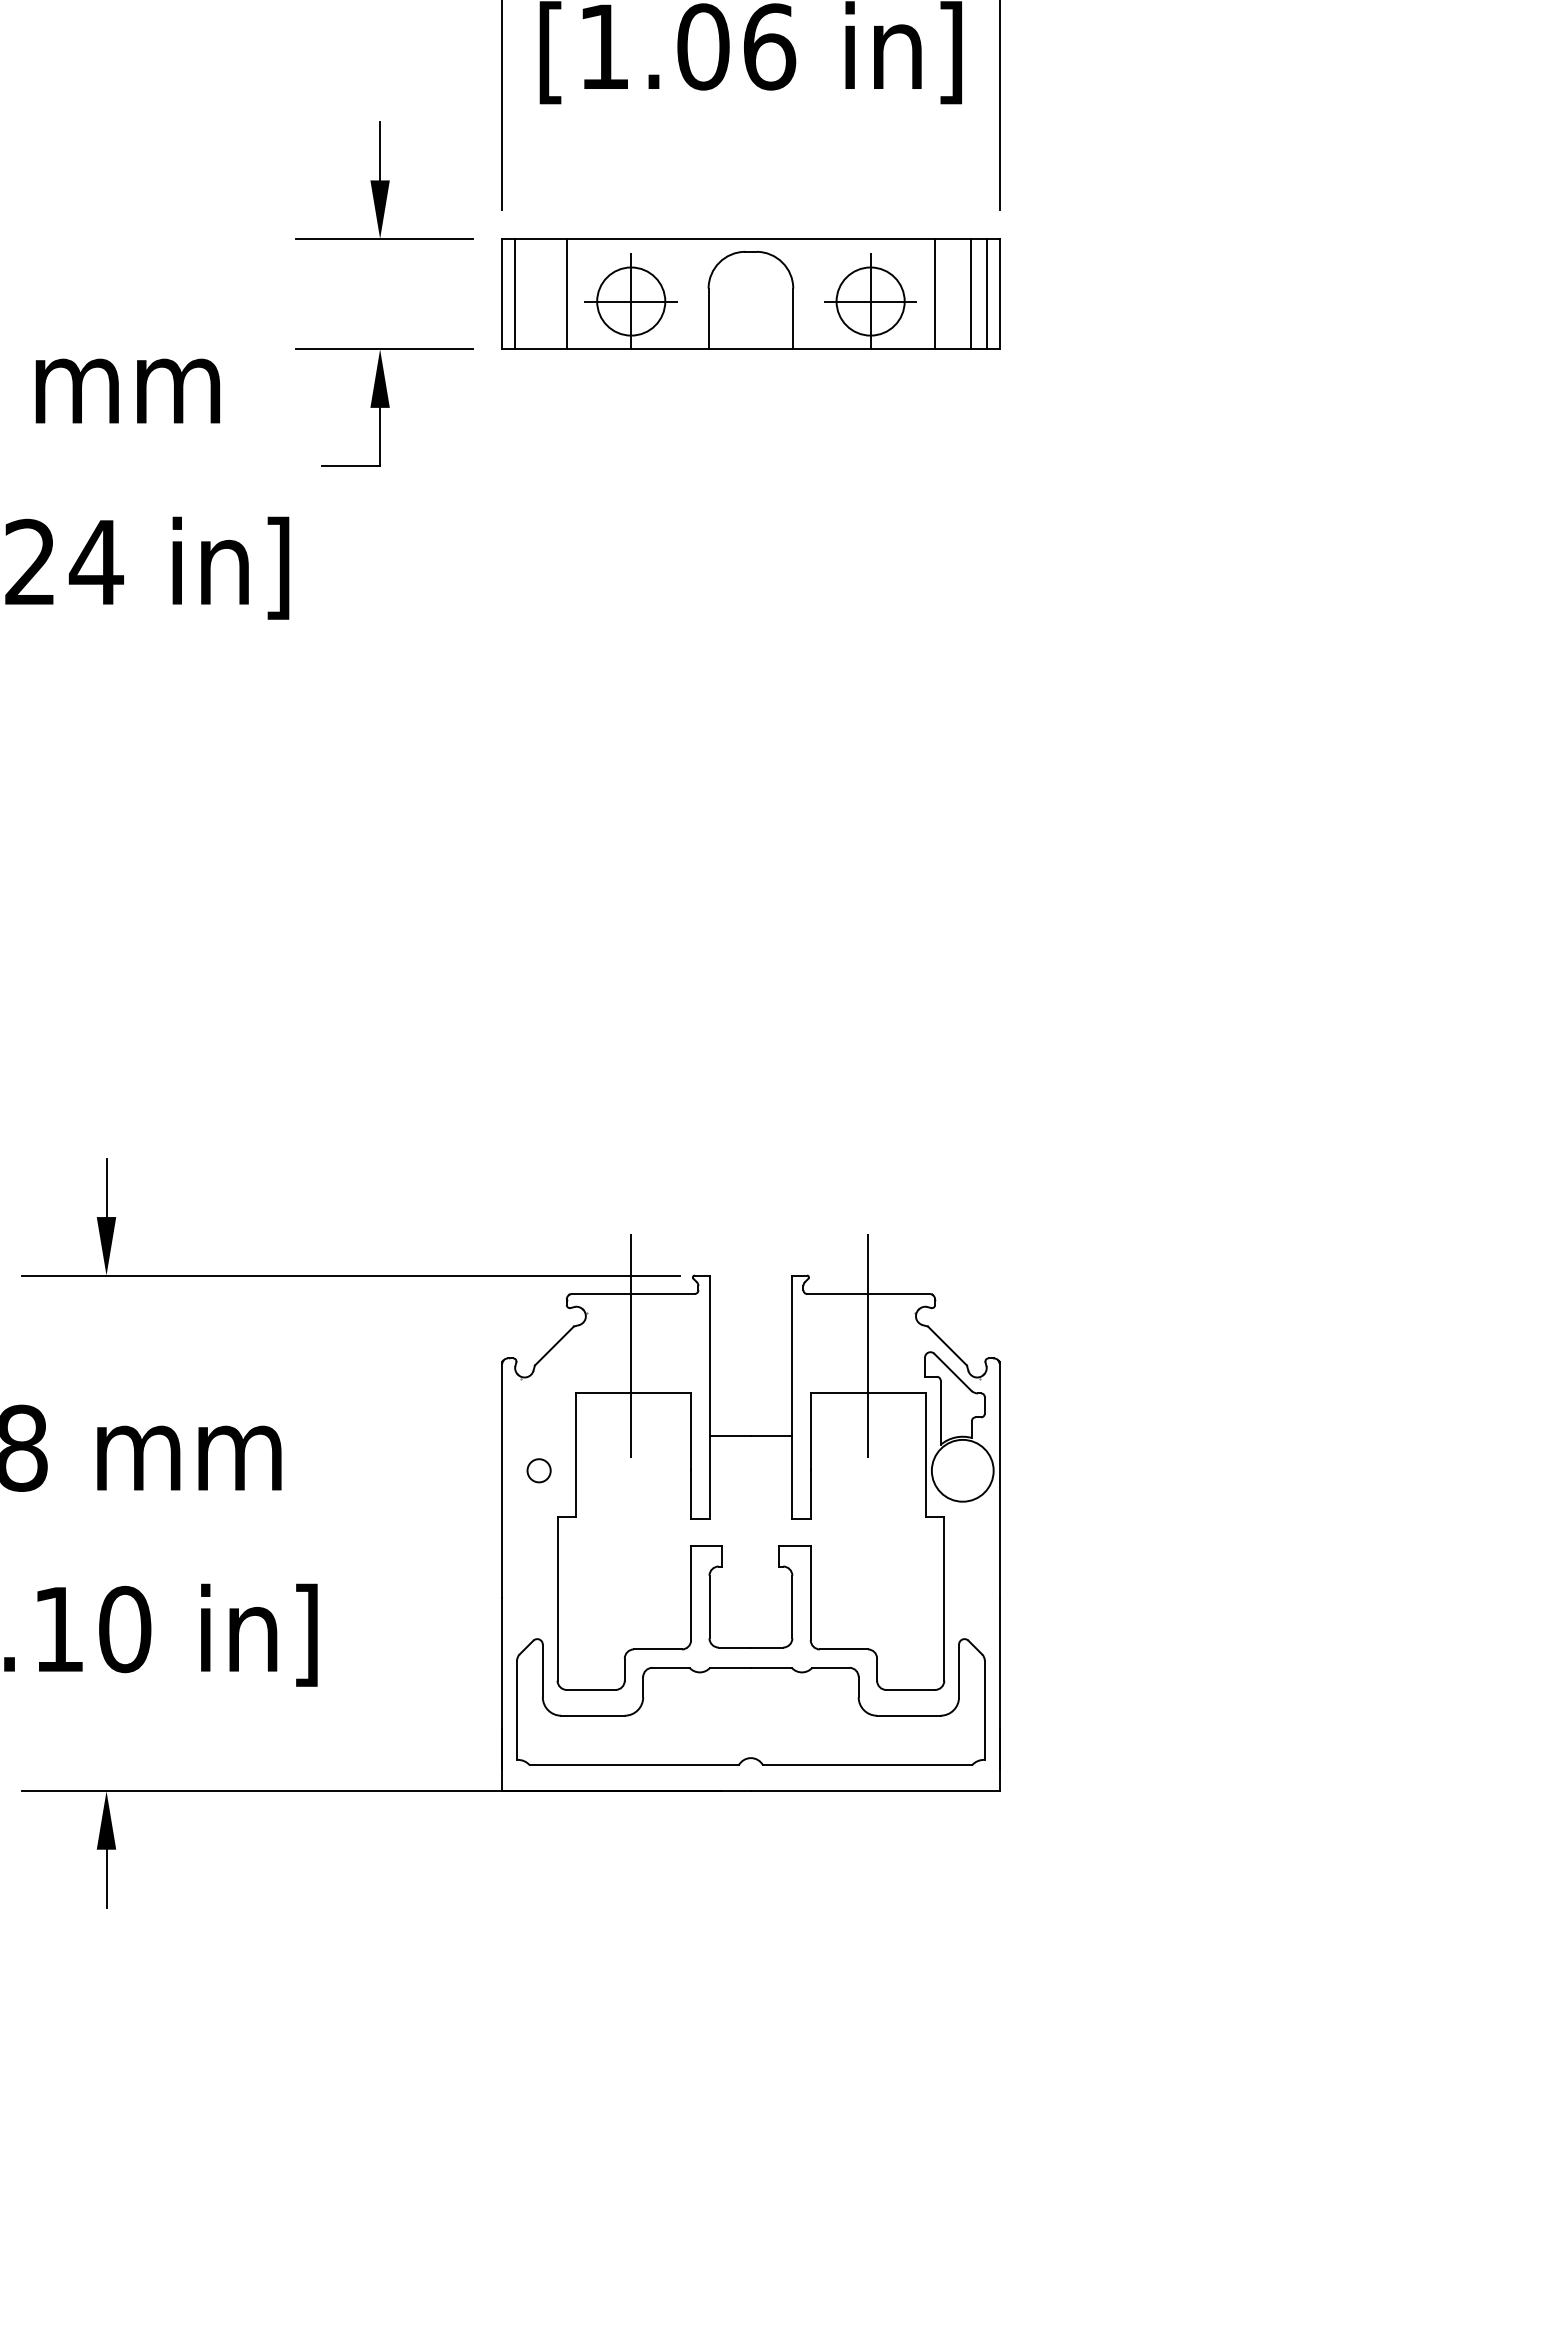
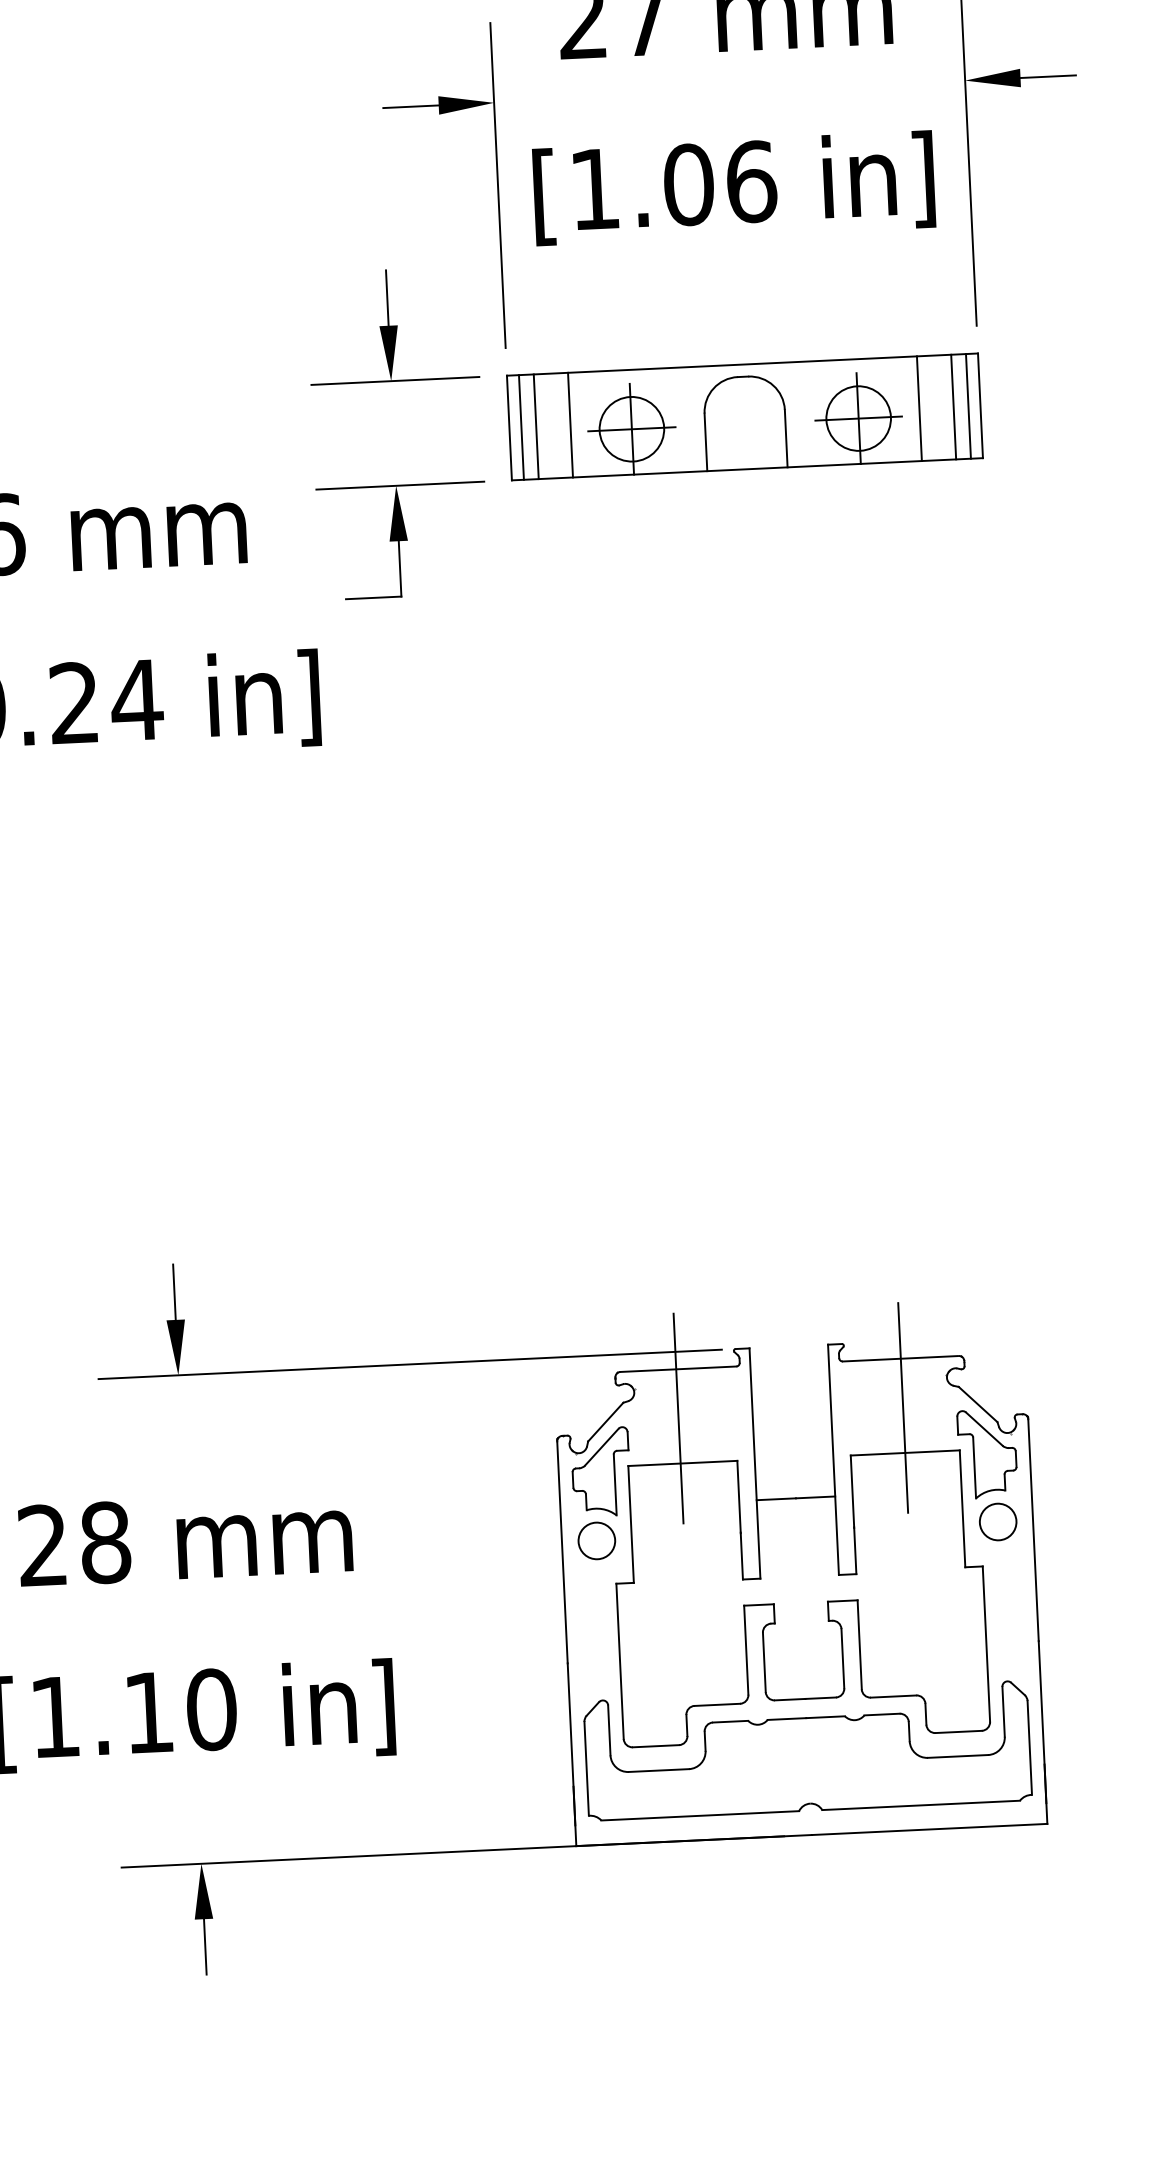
line: (530, 293) -> (536, 426), added
part: (546, 1398) -> (600, 1472), added
circle: (538, 1470) -> (596, 1540), size x1.67
circle: (962, 1470) -> (997, 1521), size x0.62

